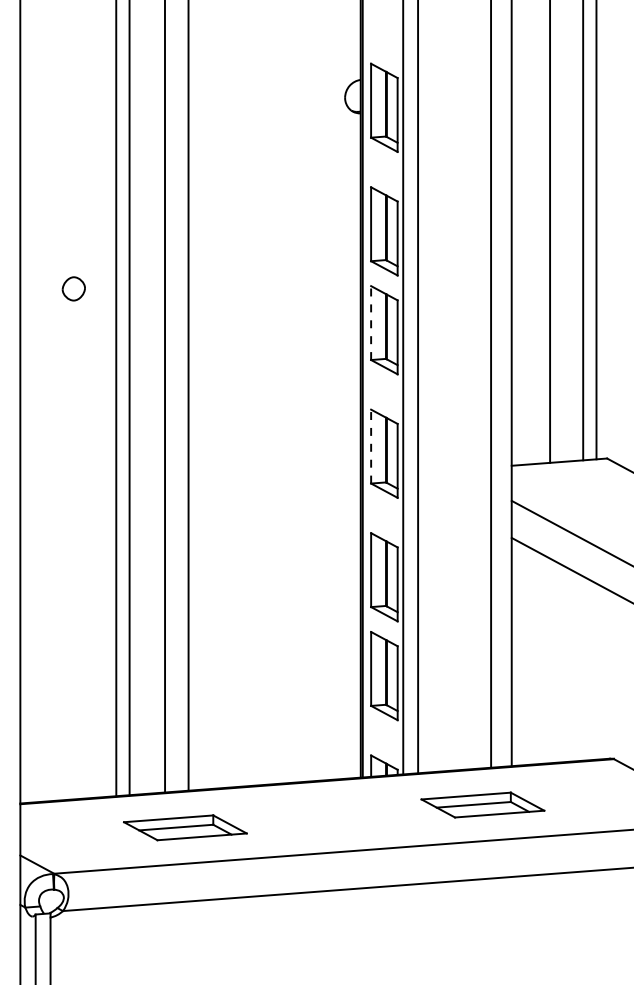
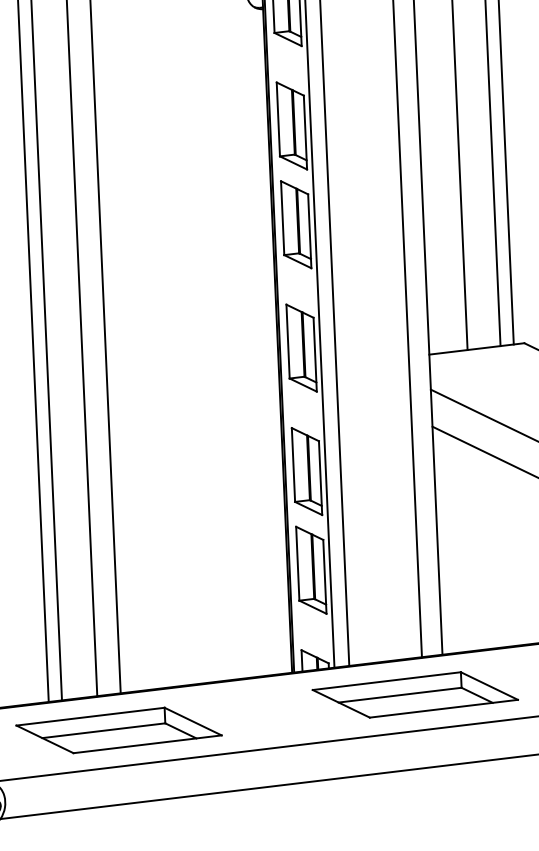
line: (371, 323) -> (283, 218), dashed -> solid
line: (371, 446) -> (288, 341), dashed -> solid
part: (482, 804) -> (414, 694), size x1.67
part: (185, 827) -> (119, 730), size x1.67

